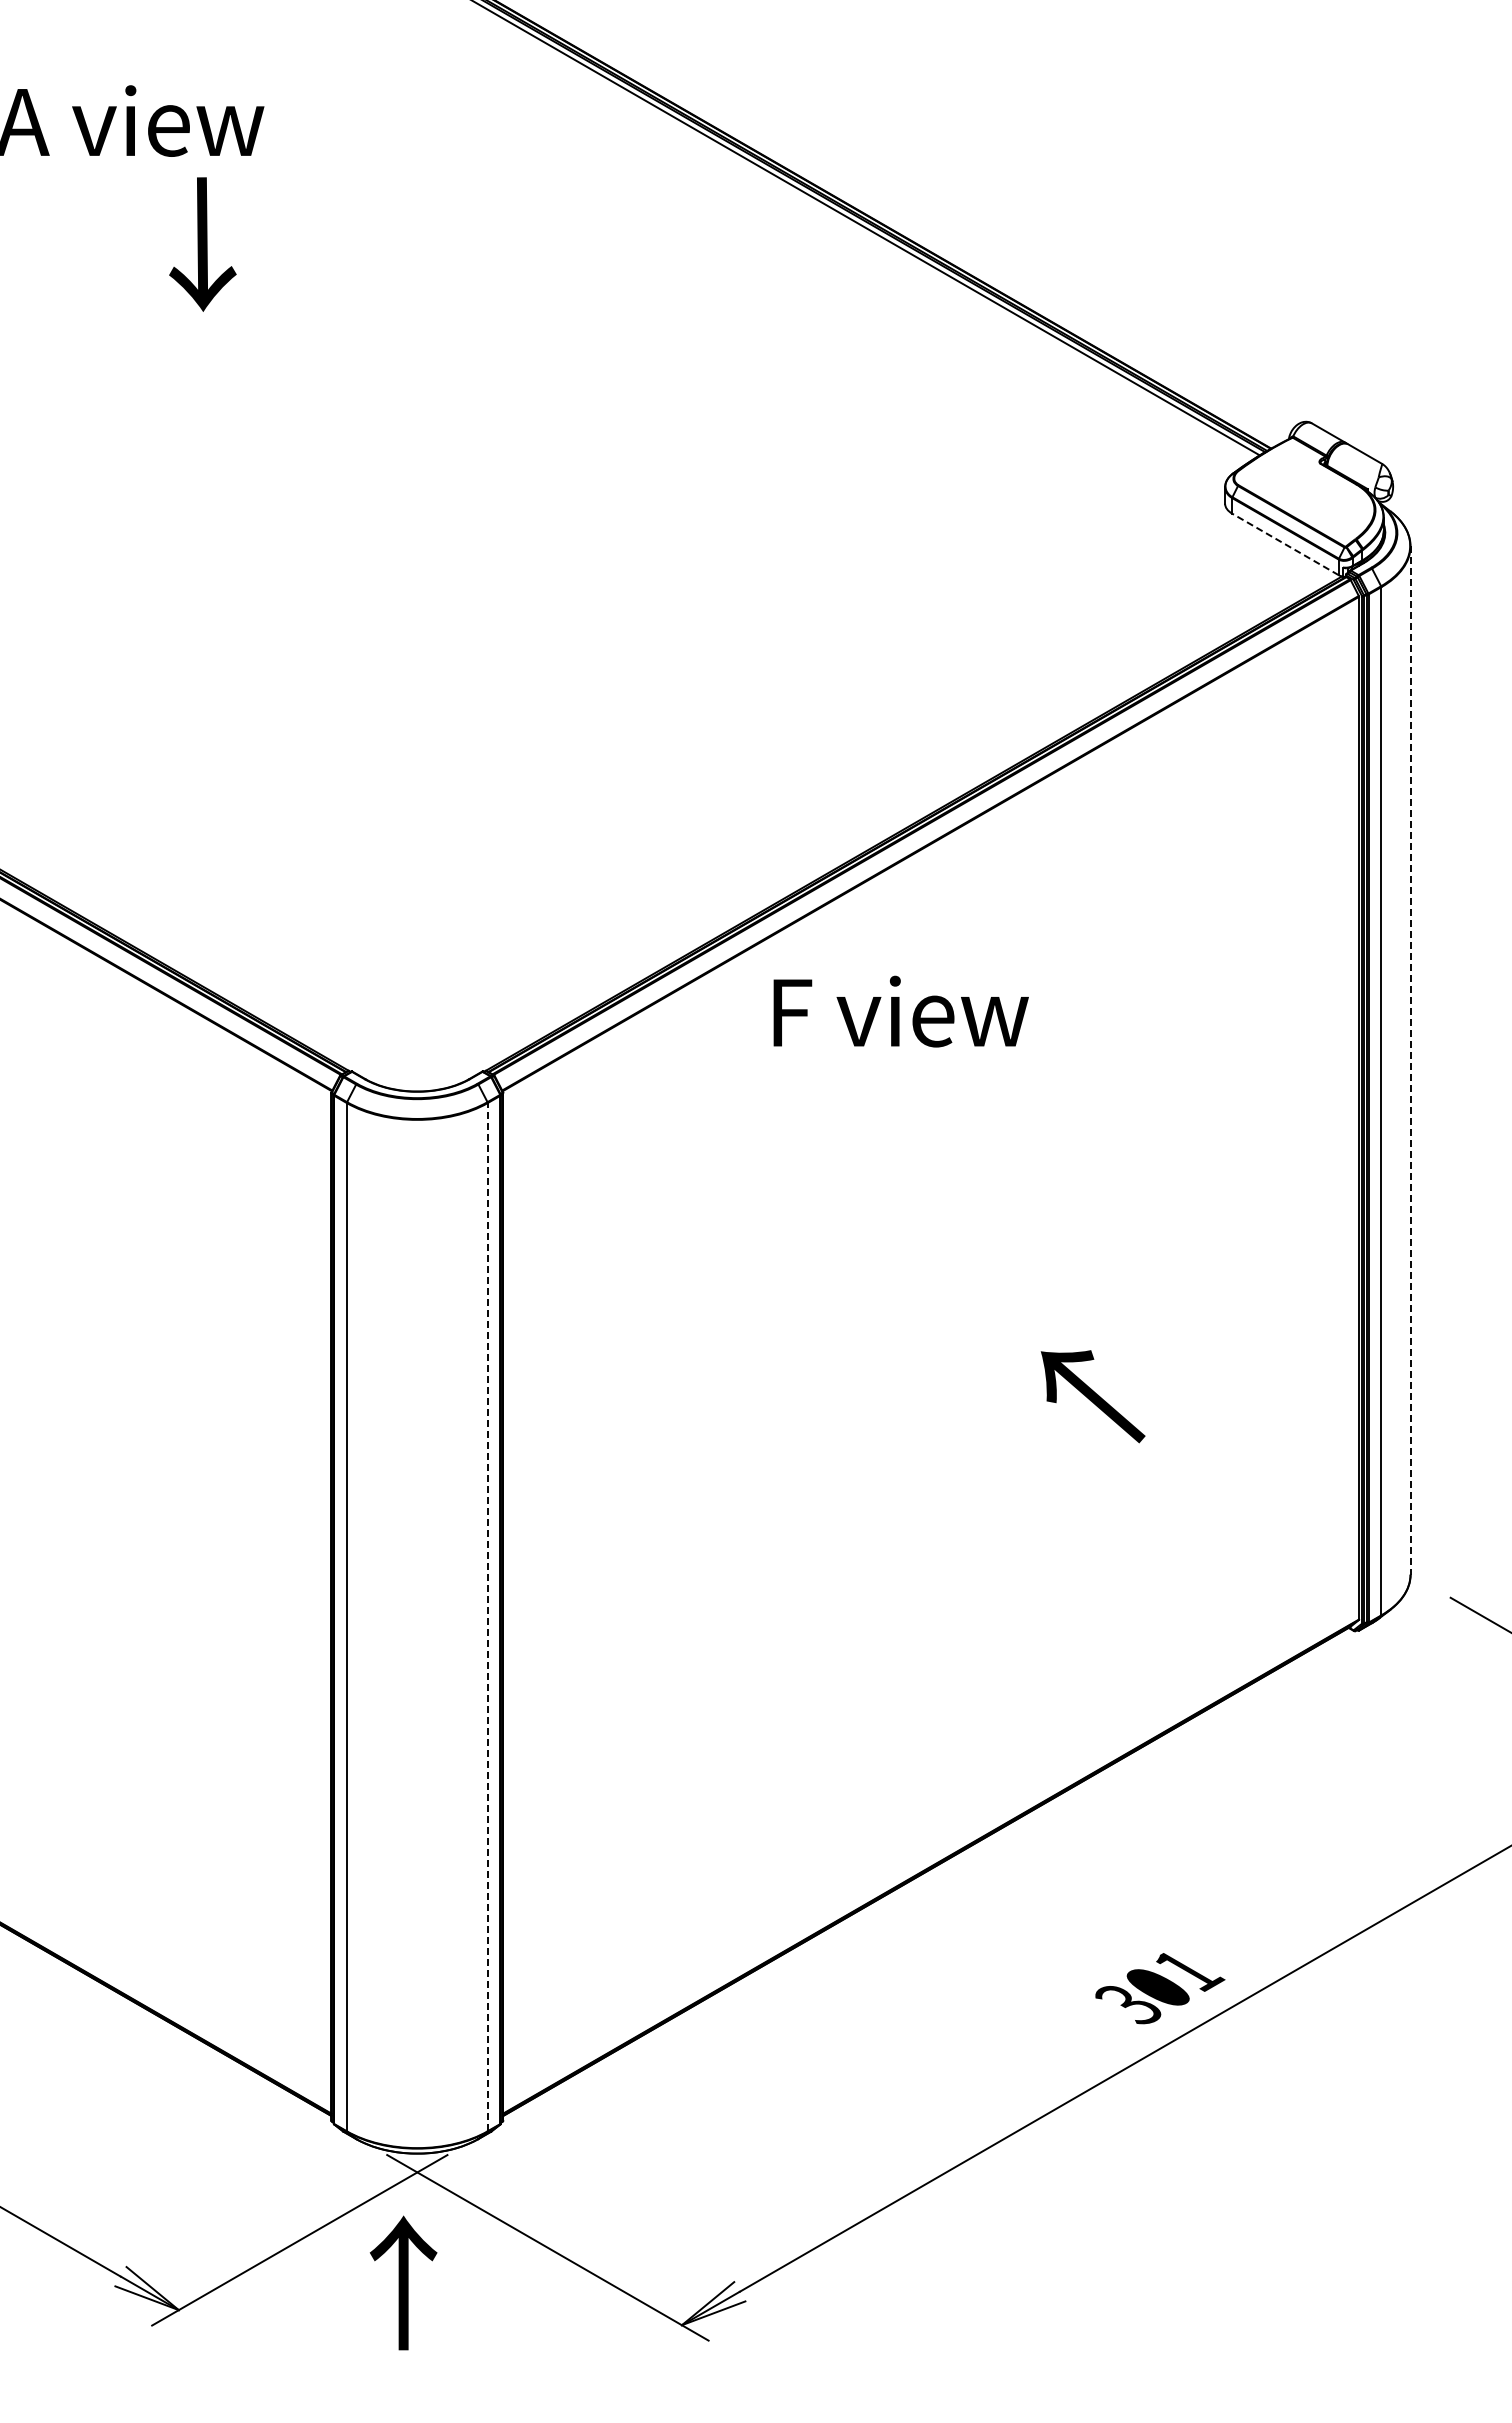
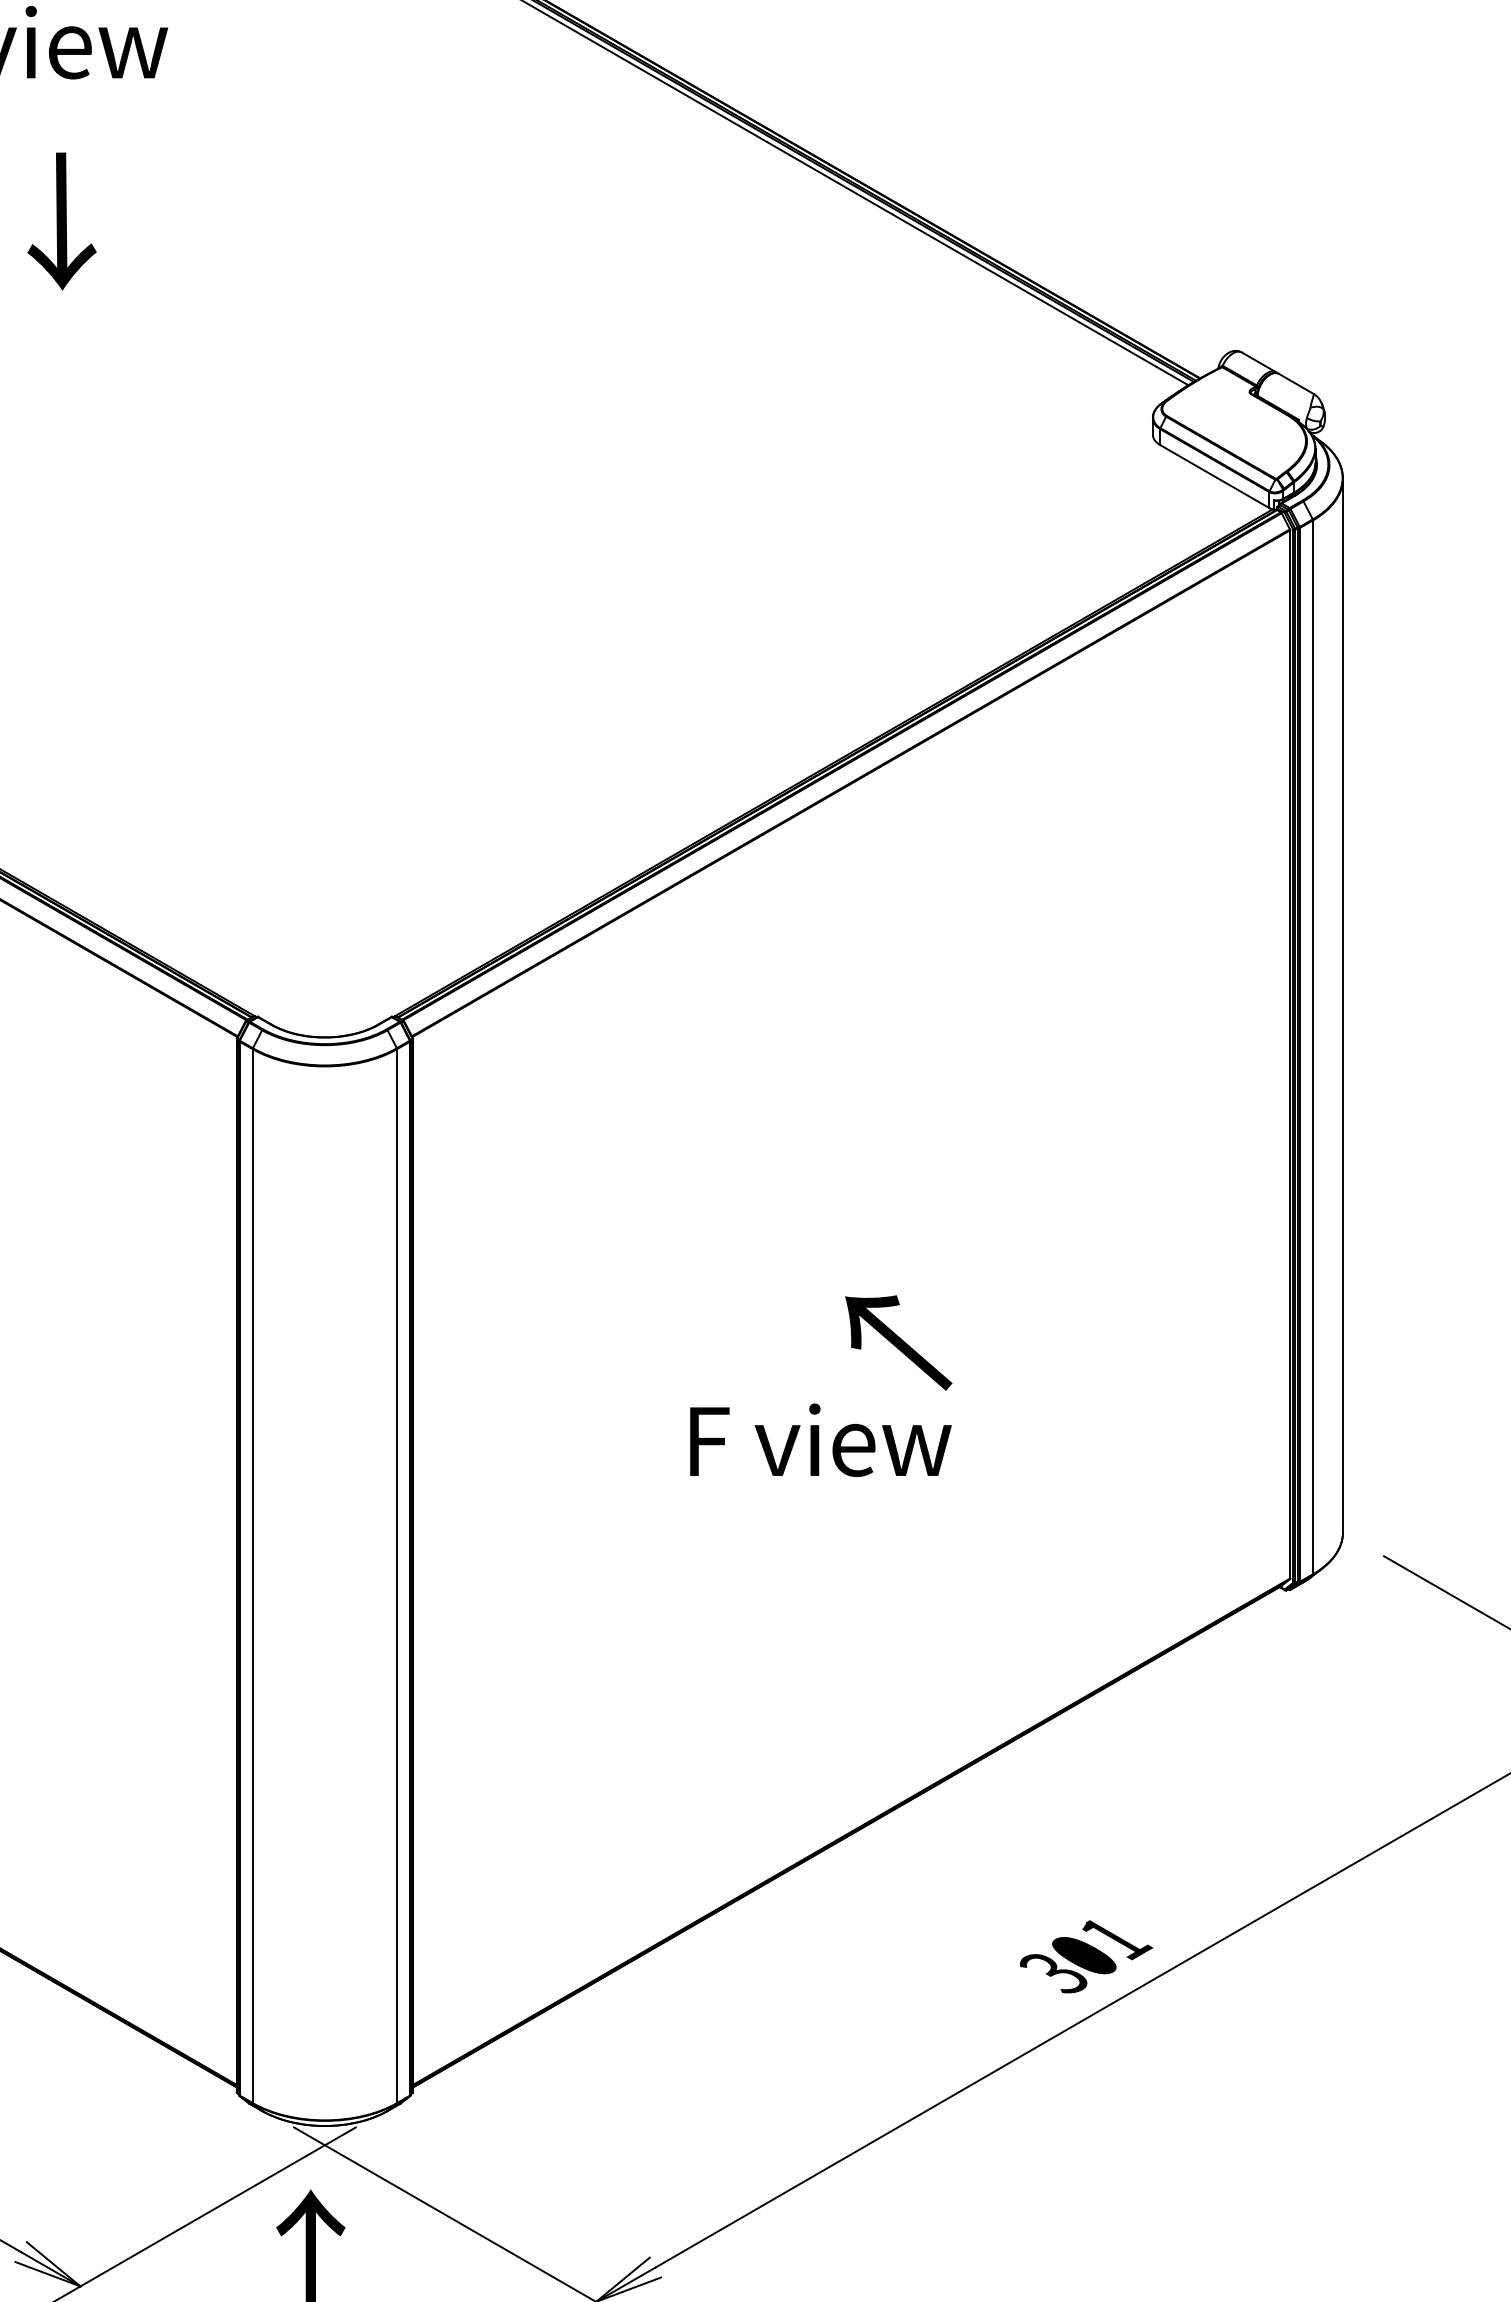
text: (202, 244) -> (61, 221), moved
line: (1285, 544) -> (1214, 476), dashed -> solid
text: (900, 1011) -> (820, 1440), moved
line: (1410, 1061) -> (1342, 1006), dashed -> solid
text: (1092, 1396) -> (898, 1342), moved
line: (487, 1616) -> (396, 1575), dashed -> solid

